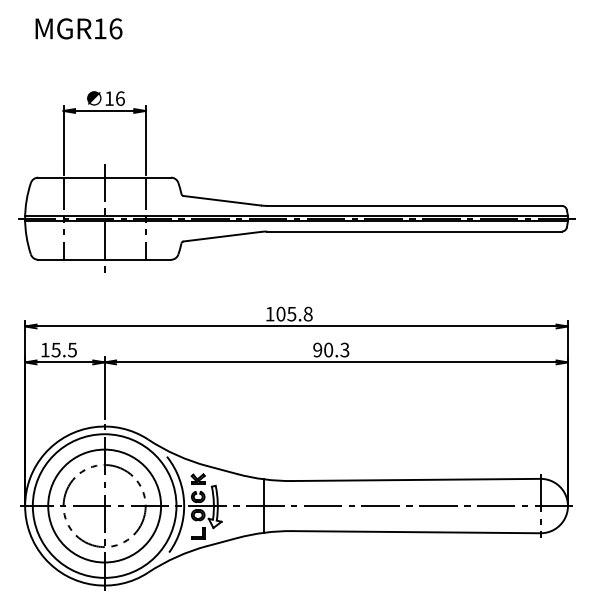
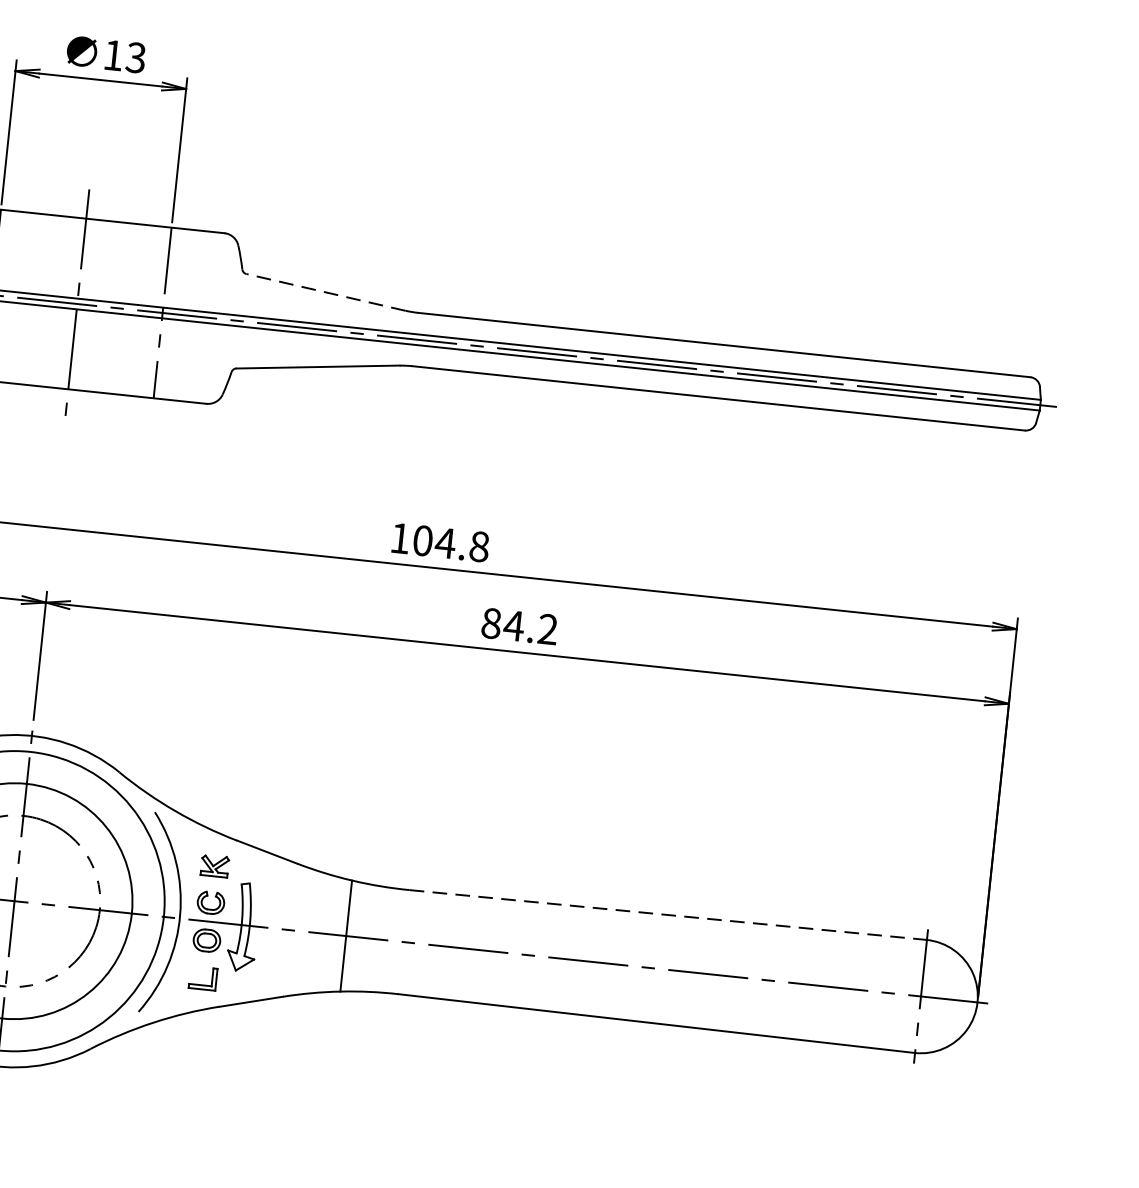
text: (119, 98) -> (134, 57), 16 -> 13
line: (221, 200) -> (324, 291), solid -> dashed
text: (291, 314) -> (444, 543), 105.8 -> 104.8
text: (331, 349) -> (520, 625), 90.3 -> 84.2
line: (416, 479) -> (668, 914), solid -> dashed

